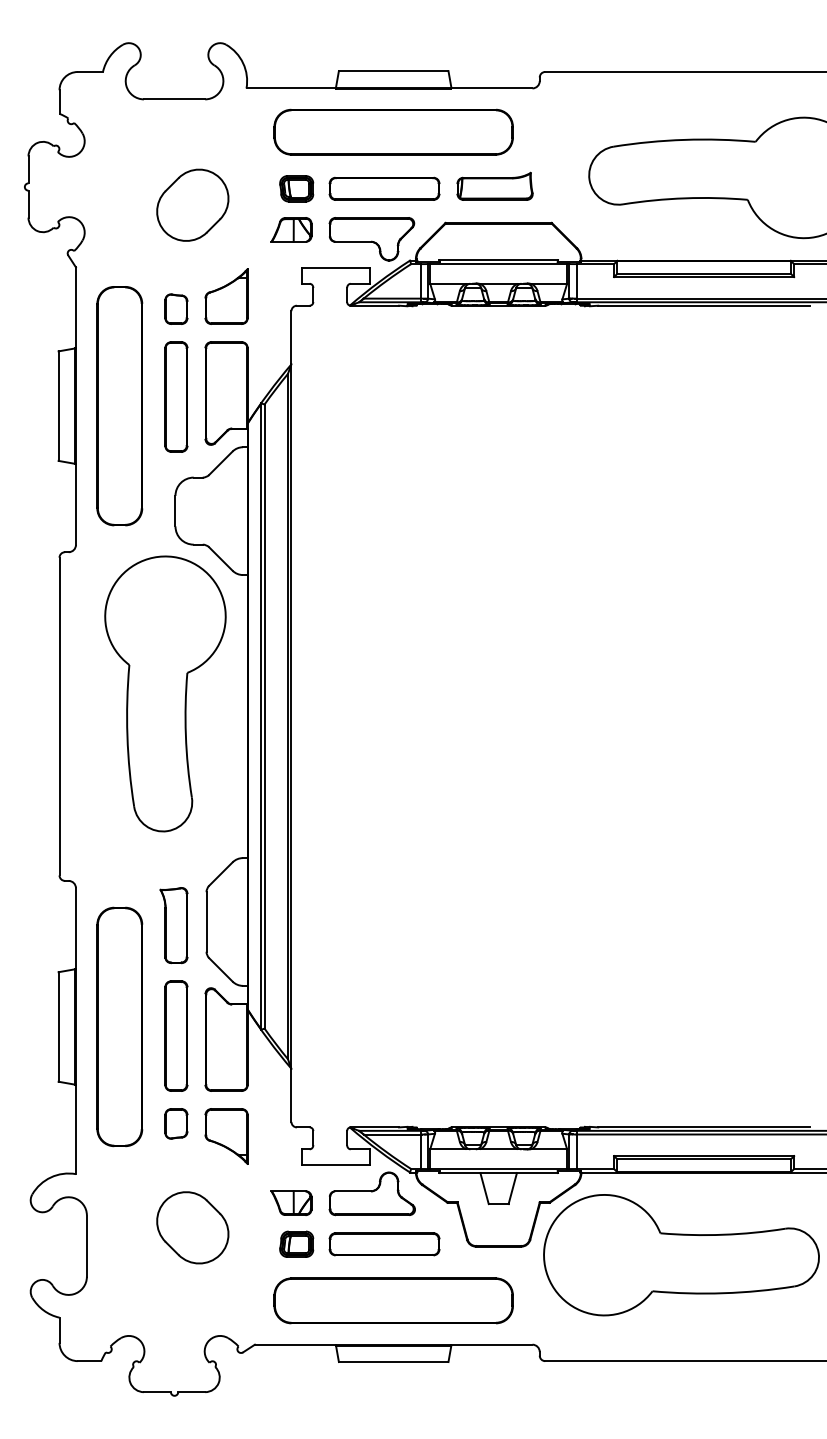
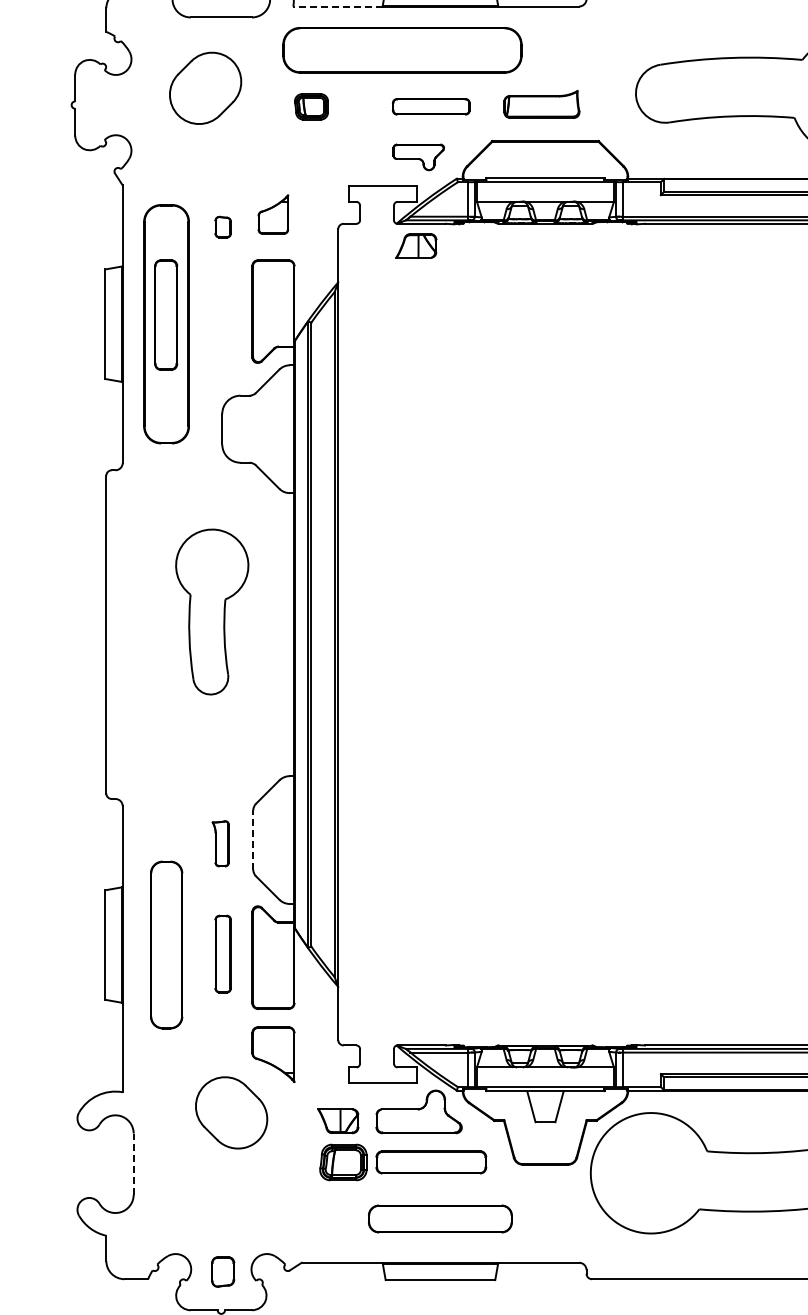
line: (291, 88) -> (338, 6), solid -> dashed
part: (393, 131) -> (402, 49), moved
part: (296, 188) -> (311, 106), moved
part: (384, 188) -> (431, 106), size x0.7
part: (192, 204) -> (205, 87), moved
part: (291, 229) -> (416, 245), moved
part: (371, 239) -> (418, 157), size x0.6
part: (226, 296) -> (273, 214), size x0.7
part: (176, 308) -> (223, 226), size x0.7
part: (176, 396) -> (166, 314), moved
part: (165, 693) -> (212, 611), size x0.6
line: (206, 921) -> (253, 839), solid -> dashed
part: (173, 925) -> (220, 843), size x0.6
part: (119, 1026) -> (166, 944), size x0.7
part: (176, 1035) -> (223, 953), size x0.7
part: (176, 1123) -> (223, 1271), moved
part: (192, 1227) -> (231, 1112), moved
part: (296, 1243) -> (343, 1161), size x1.4
line: (86, 1246) -> (133, 1164), solid -> dashed
part: (393, 1300) -> (440, 1218), size x0.6

